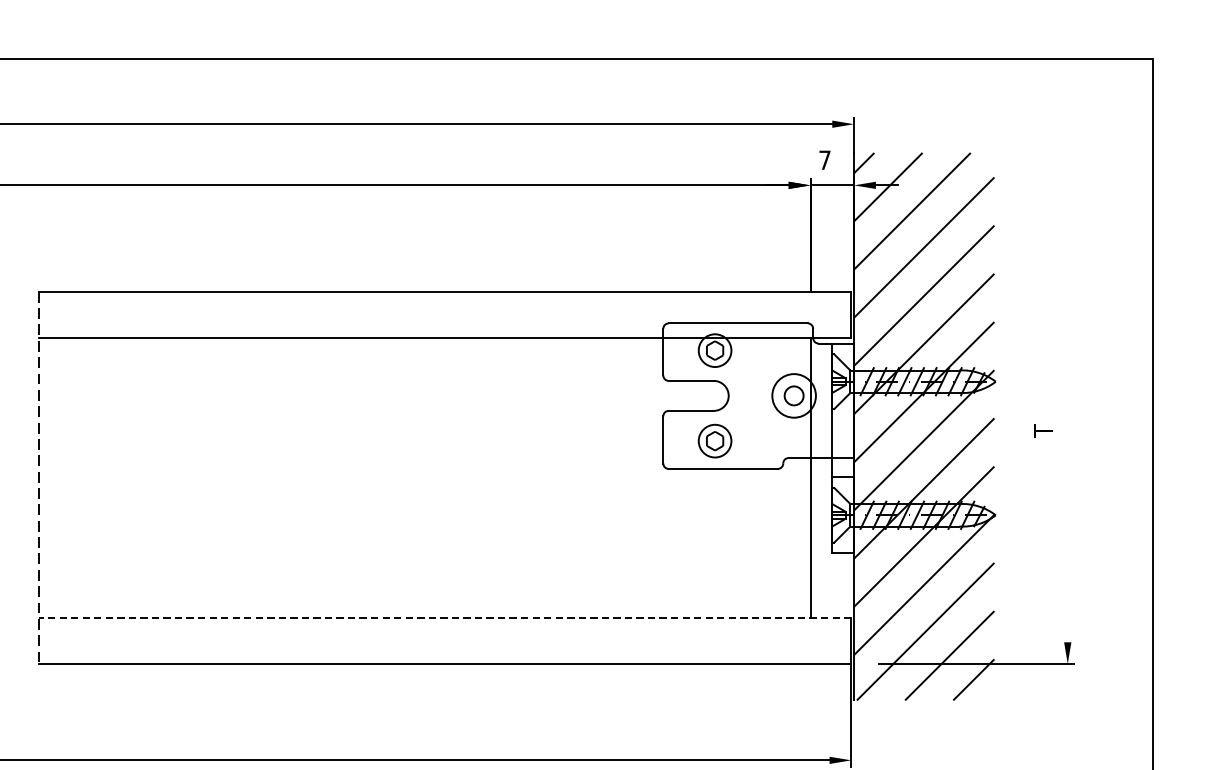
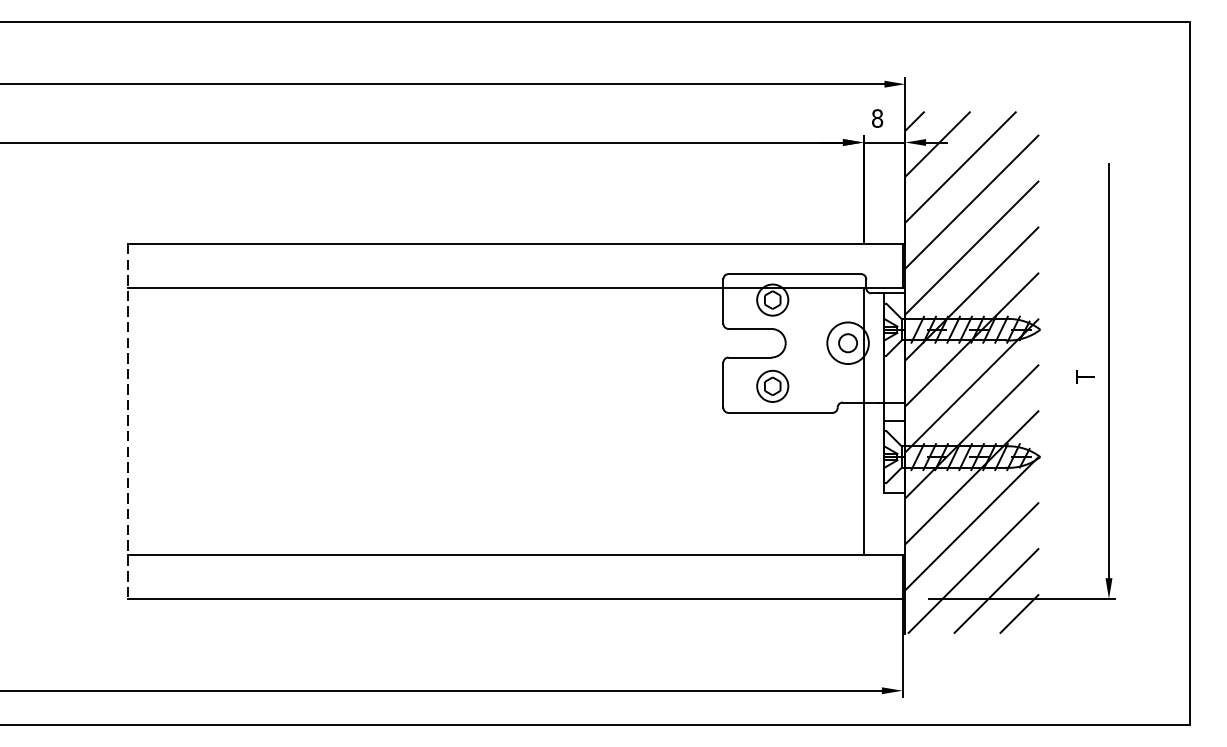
text: (824, 160) -> (877, 118), 7 -> 8
line: (1067, 425) -> (1108, 371), added
line: (444, 617) -> (514, 554), dashed -> solid

